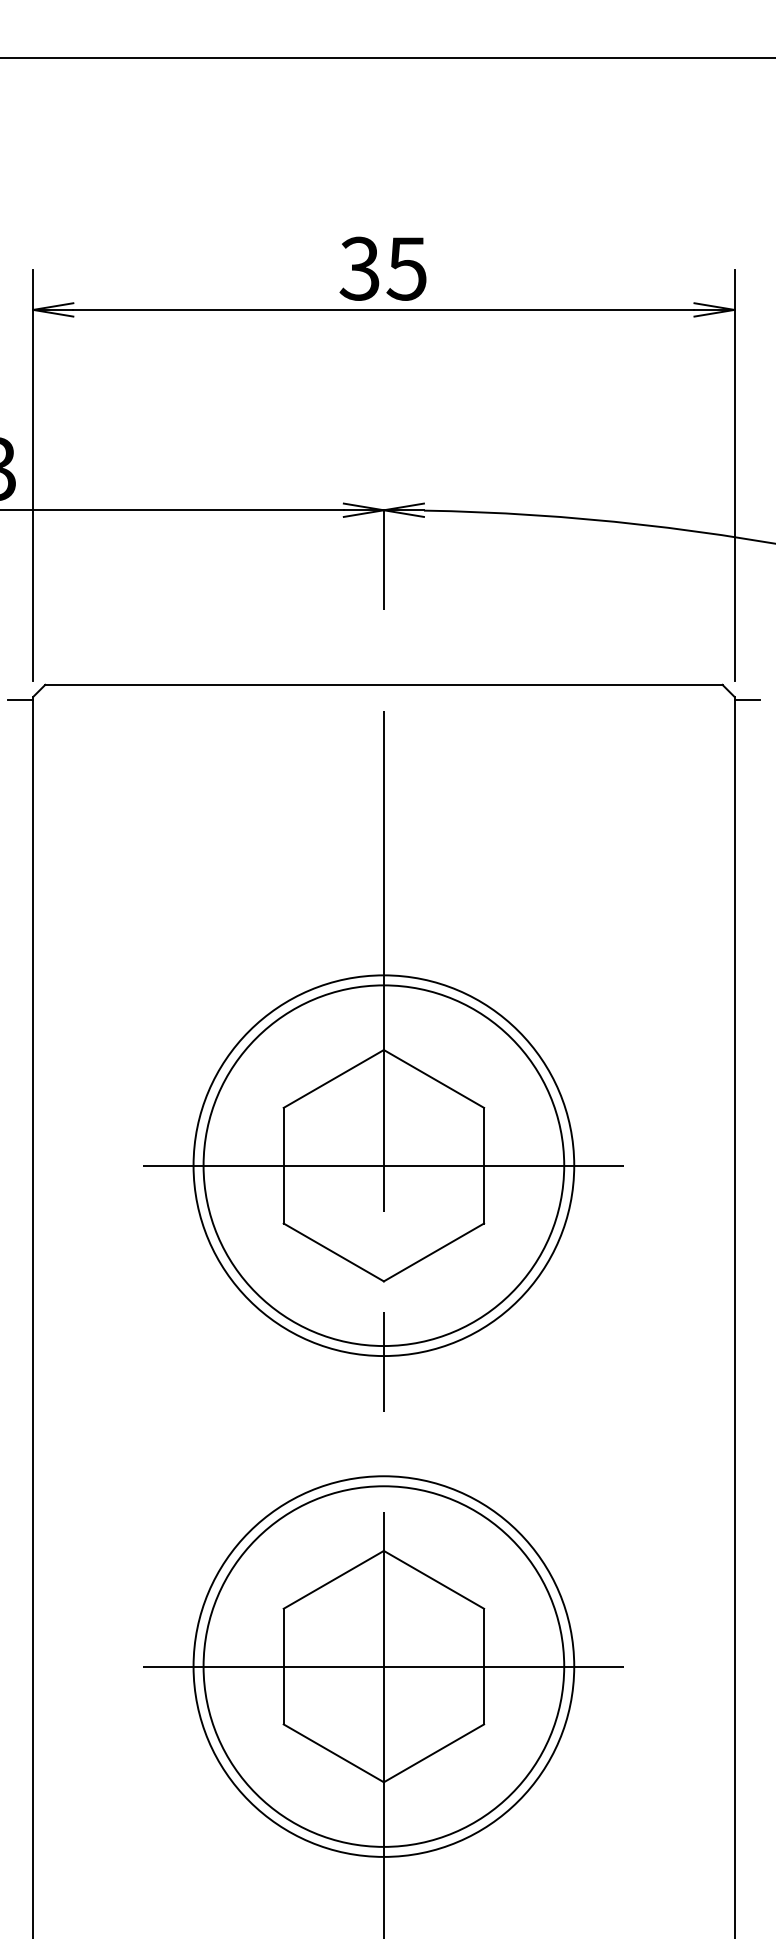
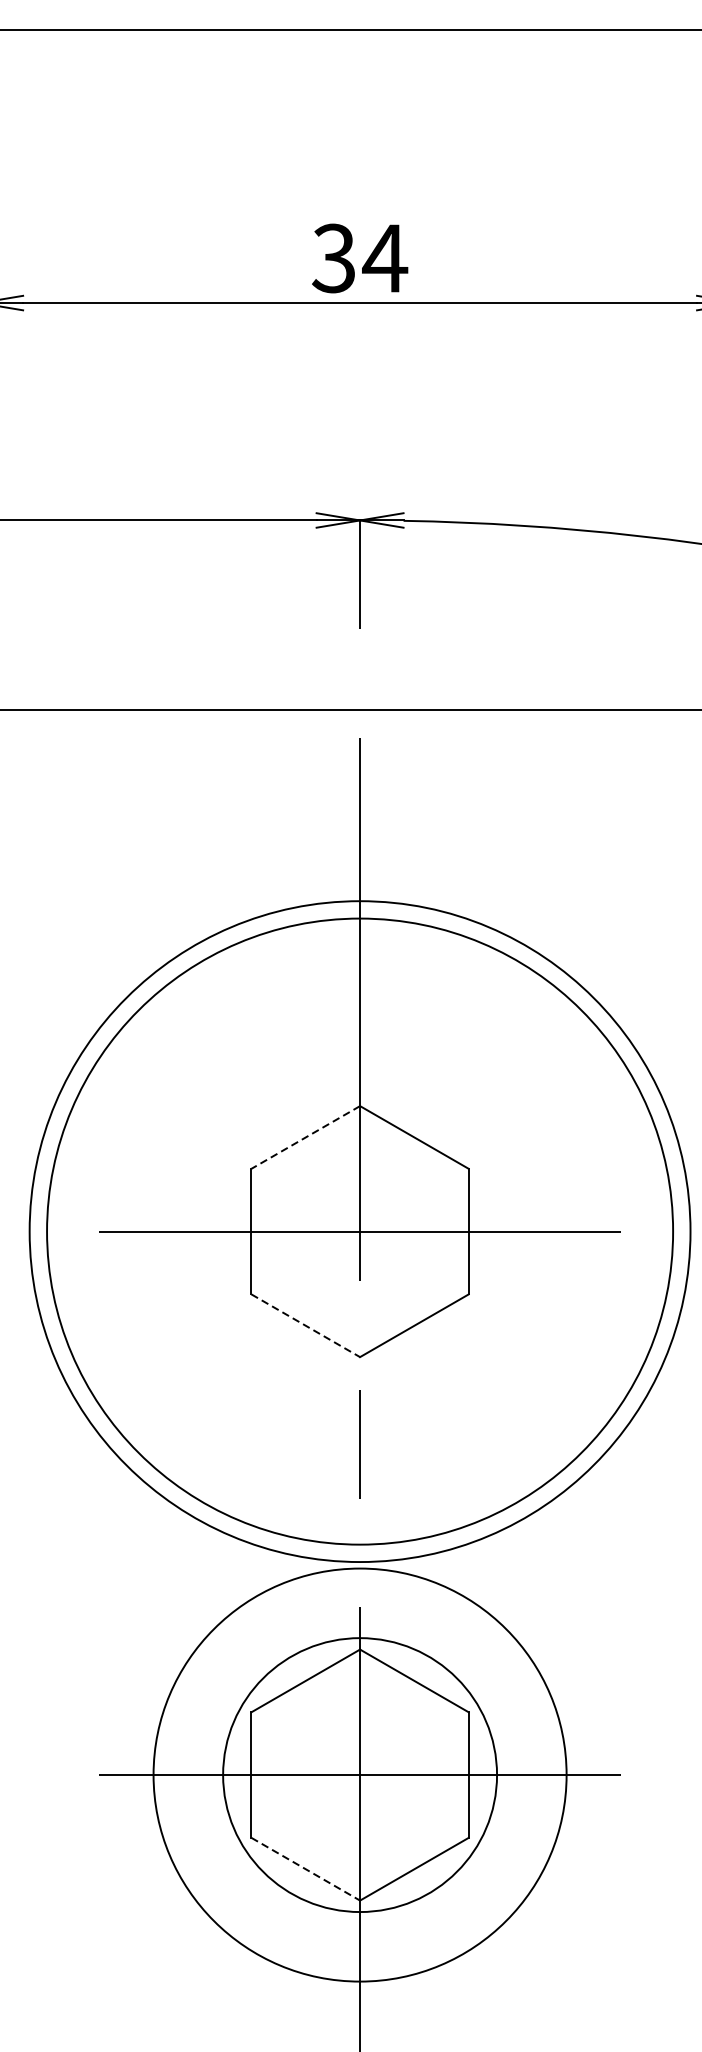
text: (406, 268) -> (384, 258), 35 -> 34
line: (333, 1078) -> (305, 1136), solid -> dashed
circle: (383, 1165) -> (359, 1231), size x1.6
circle: (383, 1165) -> (359, 1231), size x1.6
line: (333, 1252) -> (305, 1325), solid -> dashed
circle: (383, 1666) -> (359, 1774), size x0.7
line: (333, 1753) -> (305, 1869), solid -> dashed

